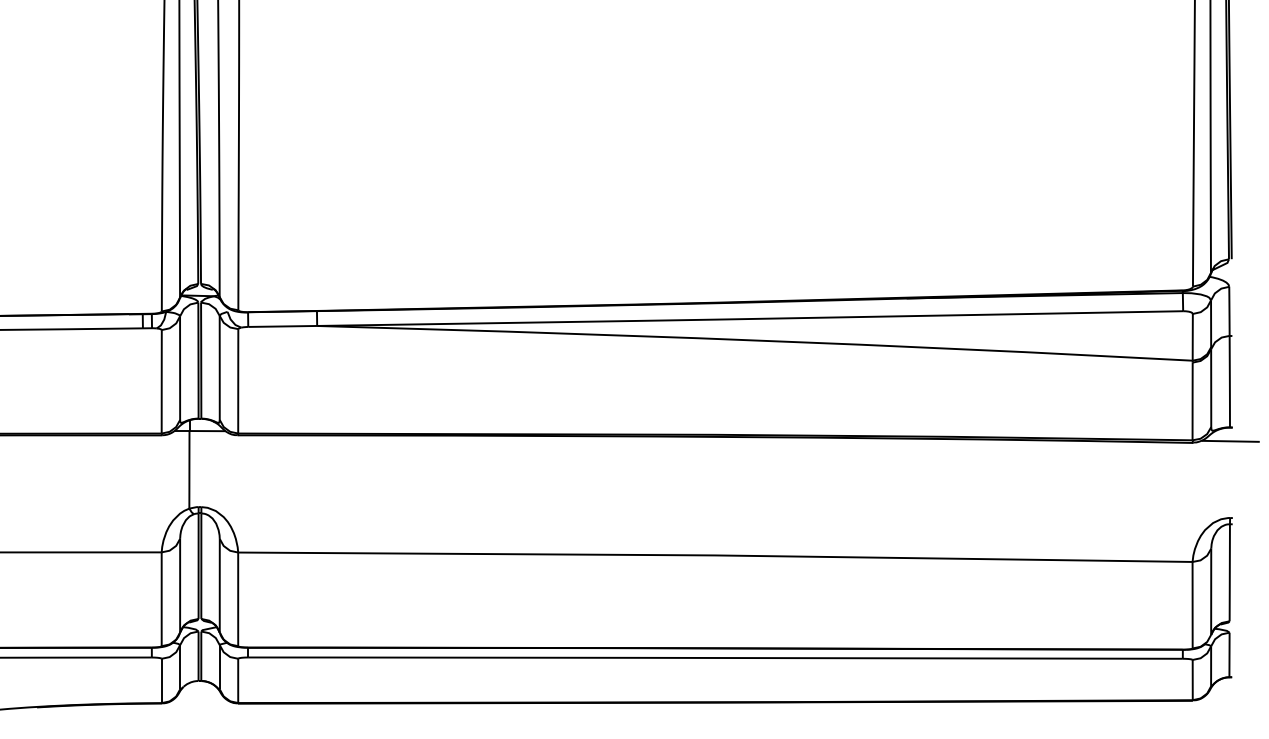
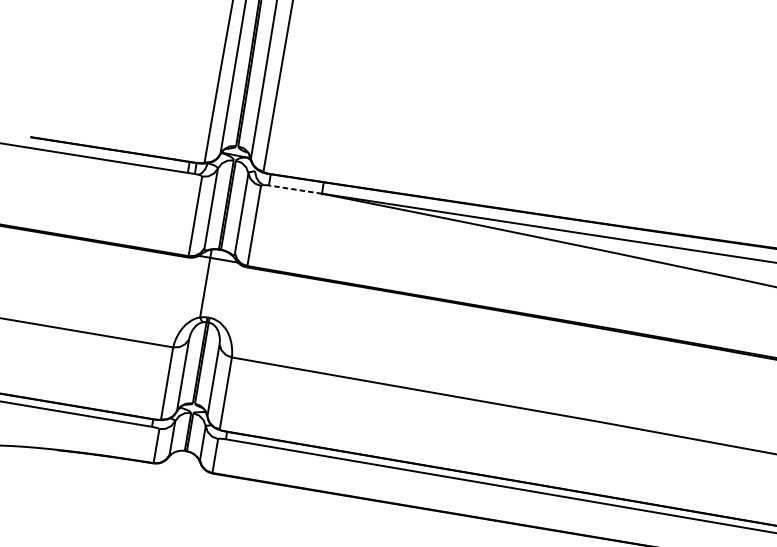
line: (283, 326) -> (296, 189), solid -> dashed

